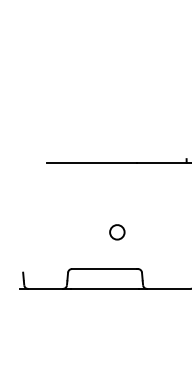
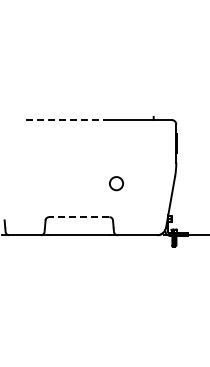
line: (92, 163) -> (67, 120), solid -> dashed
part: (117, 232) -> (116, 183), moved
line: (104, 269) -> (78, 217), solid -> dashed

